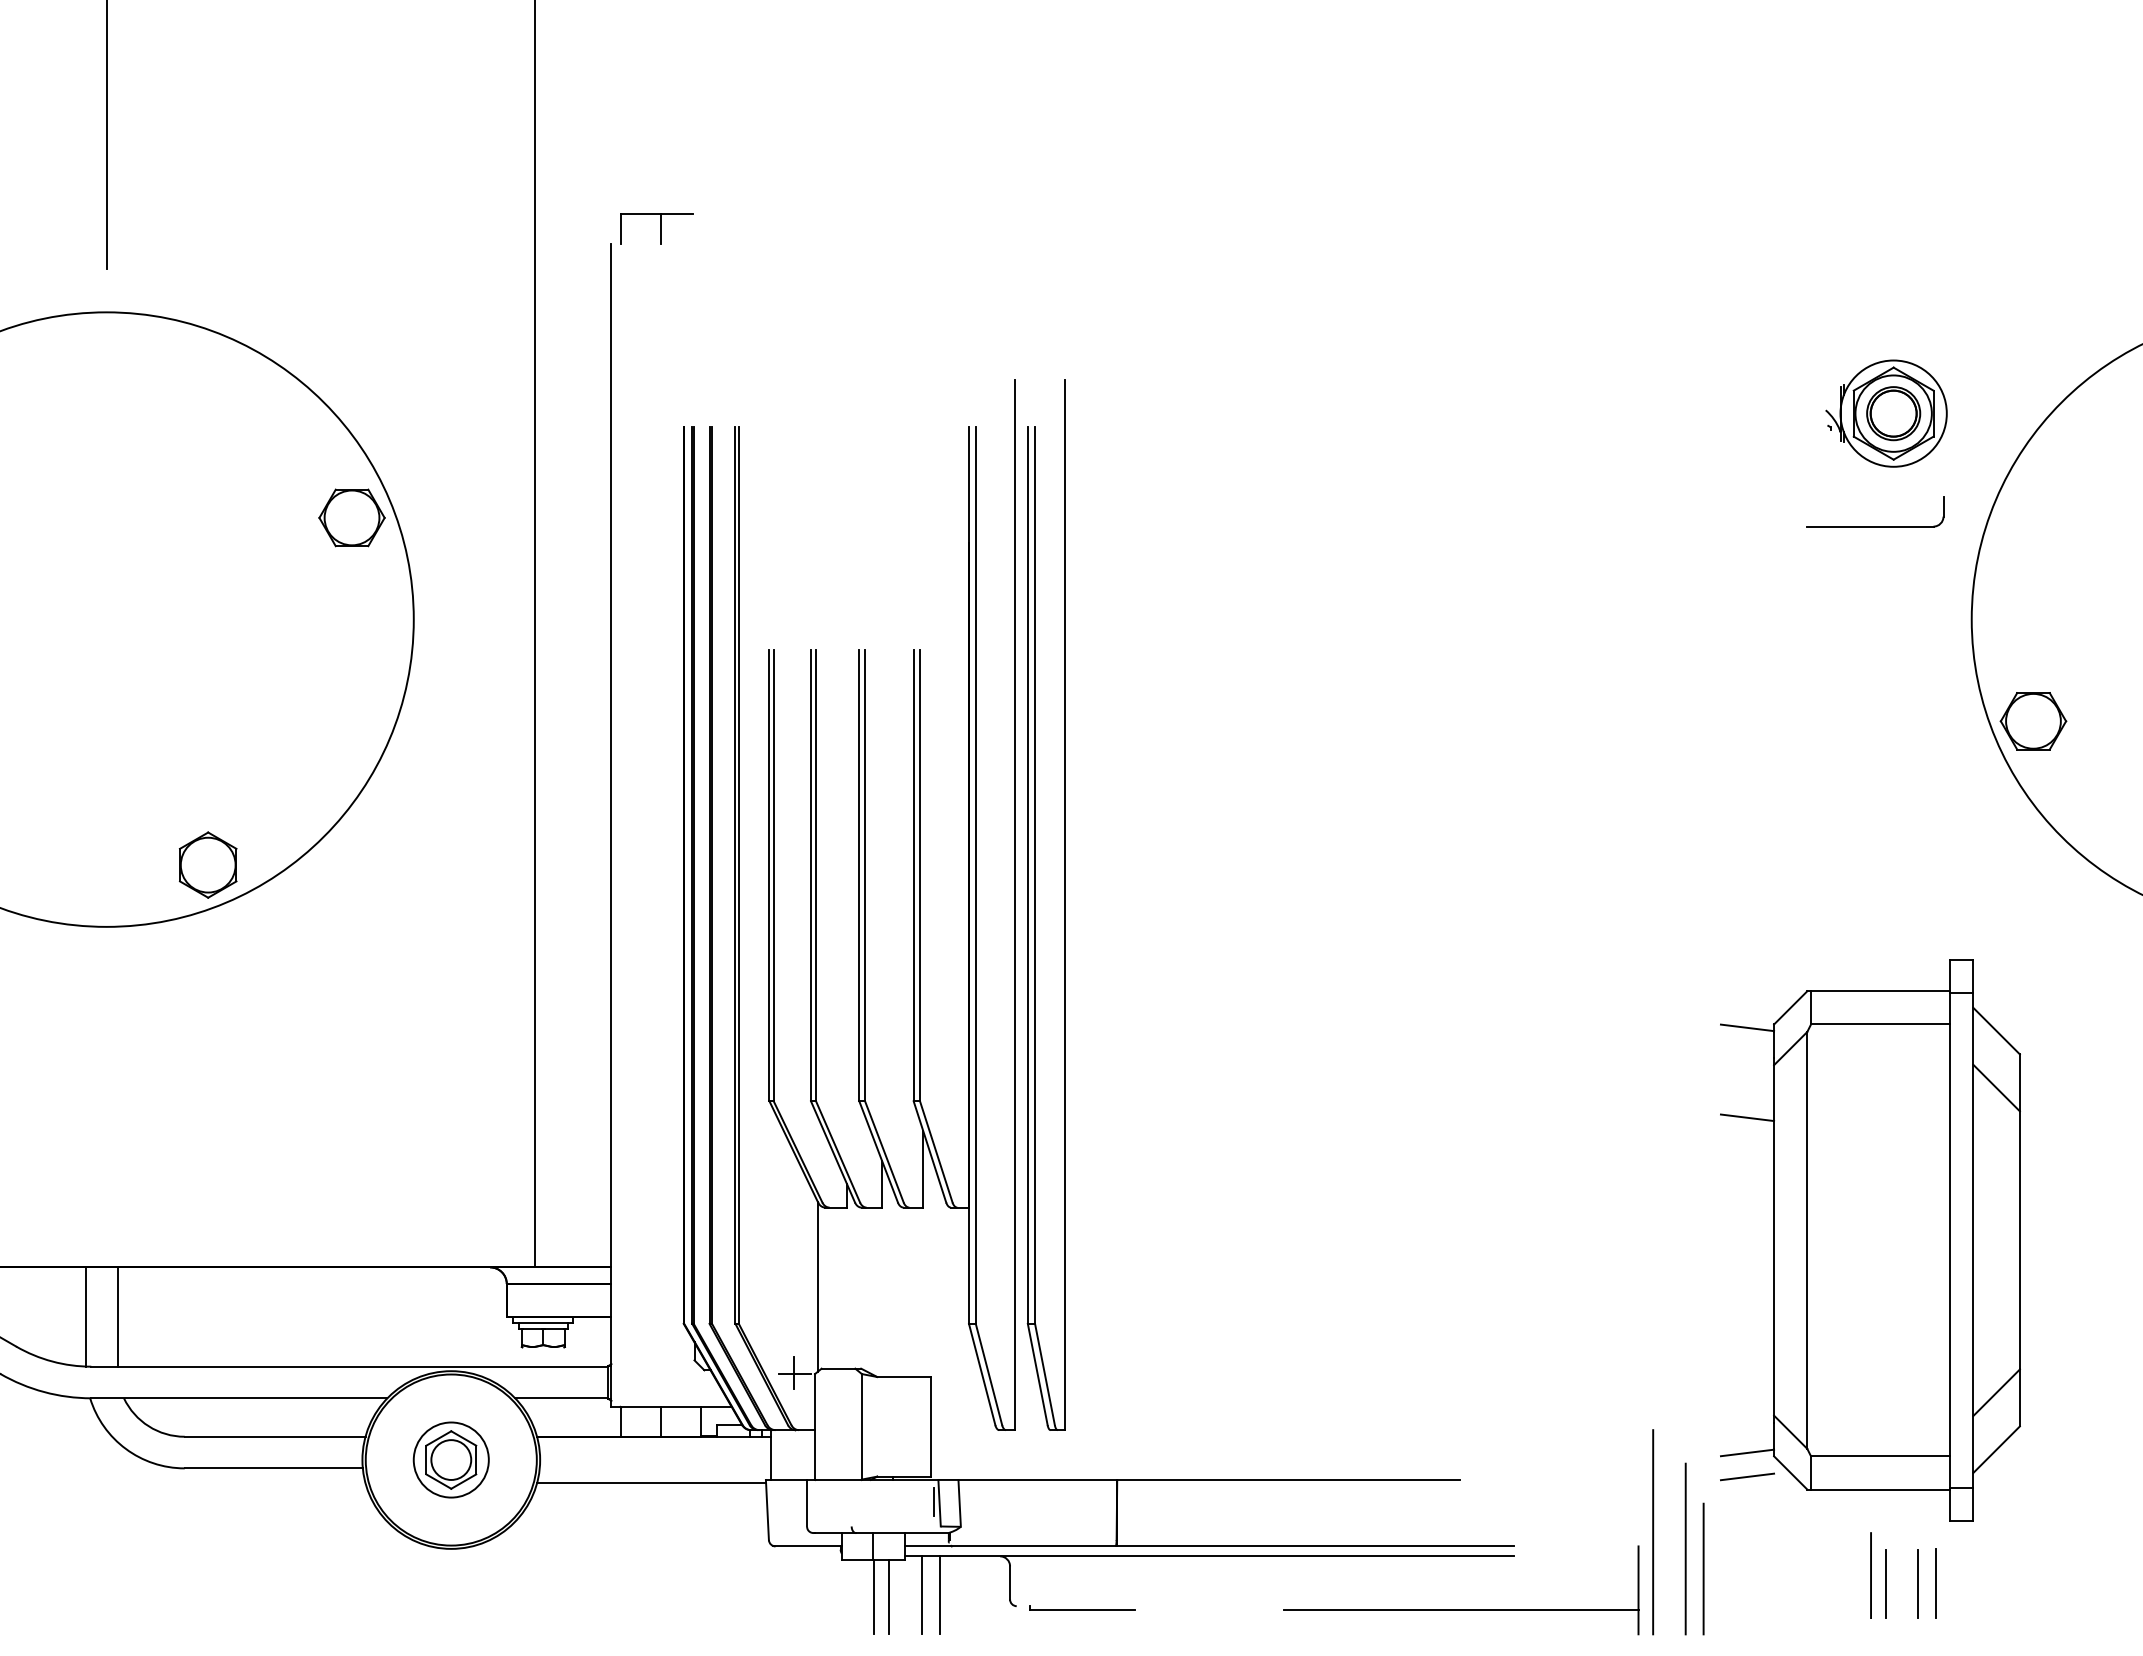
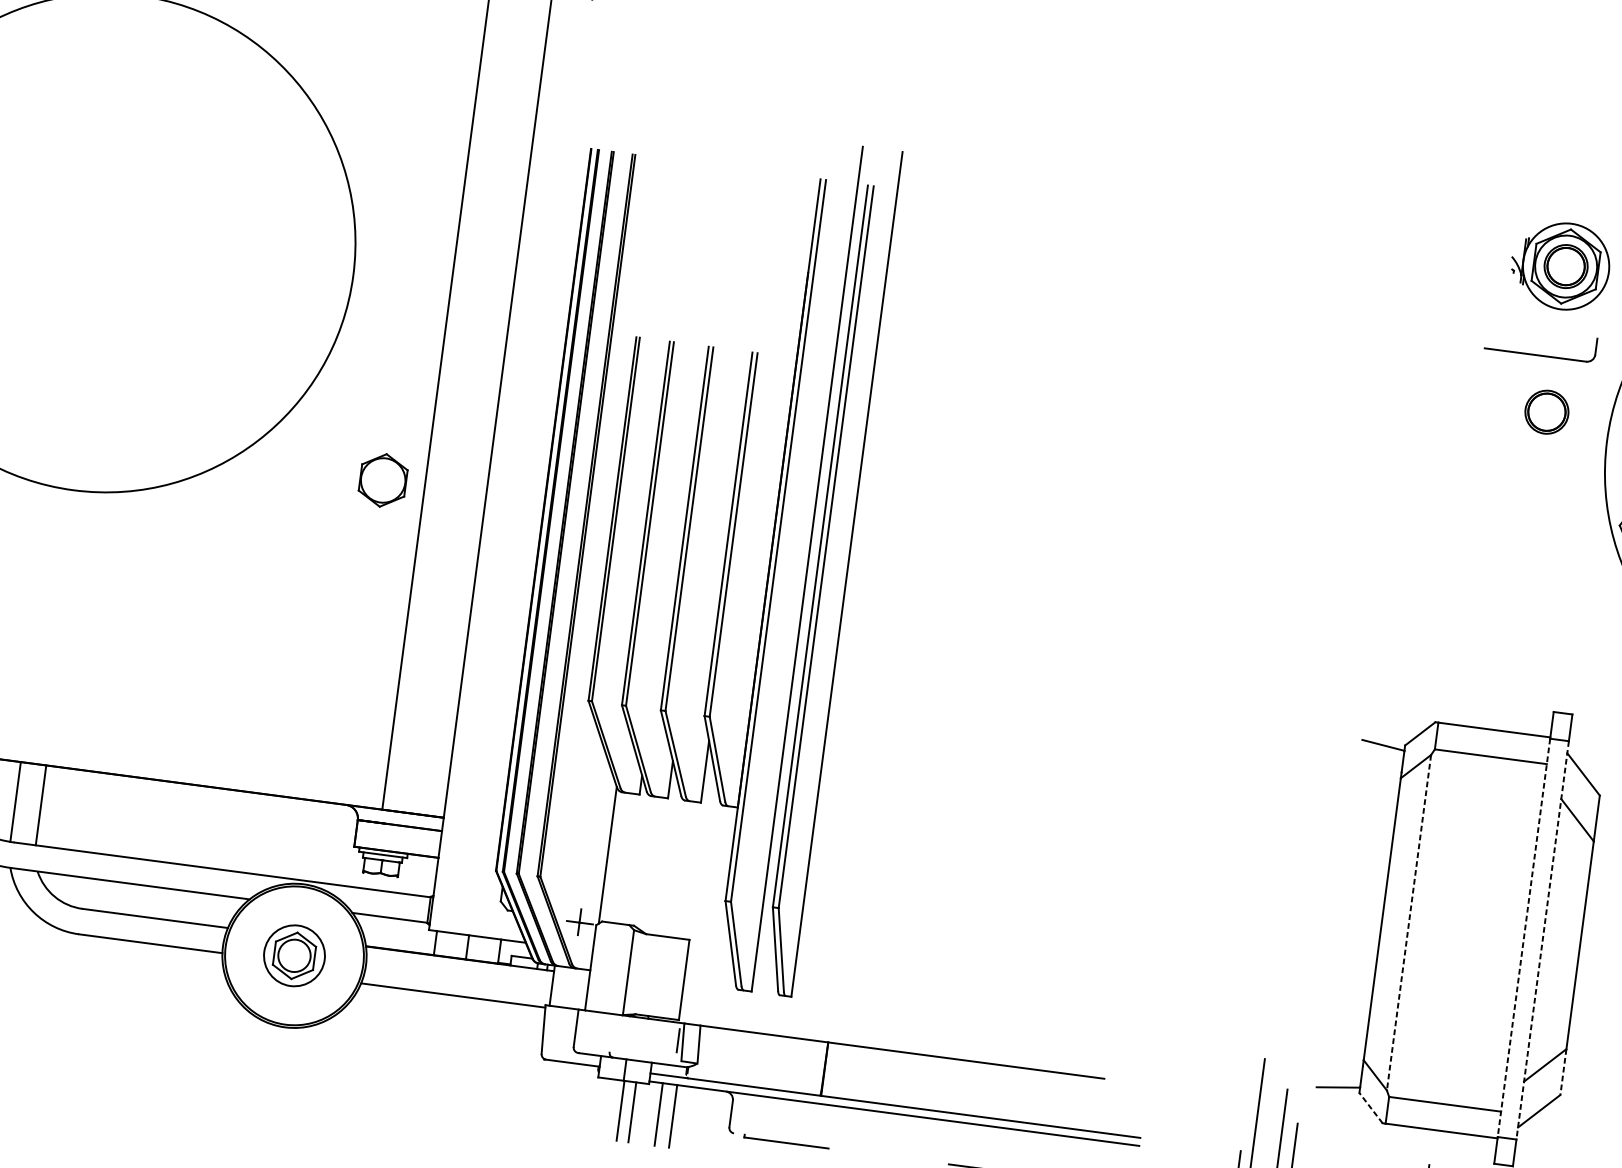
part: (351, 517) -> (314, 186), removed
part: (1893, 594) -> (1546, 412), added
part: (208, 864) -> (383, 479), moved
line: (1747, 1117) -> (1373, 817), removed
line: (1807, 1240) -> (1409, 922), solid -> dashed
line: (1950, 1240) -> (1524, 938), solid -> dashed
line: (1973, 1240) -> (1542, 940), solid -> dashed
line: (2019, 1398) -> (1563, 1072), solid -> dashed
line: (1790, 1472) -> (1370, 1107), solid -> dashed
line: (1747, 1476) -> (1335, 1106), removed

